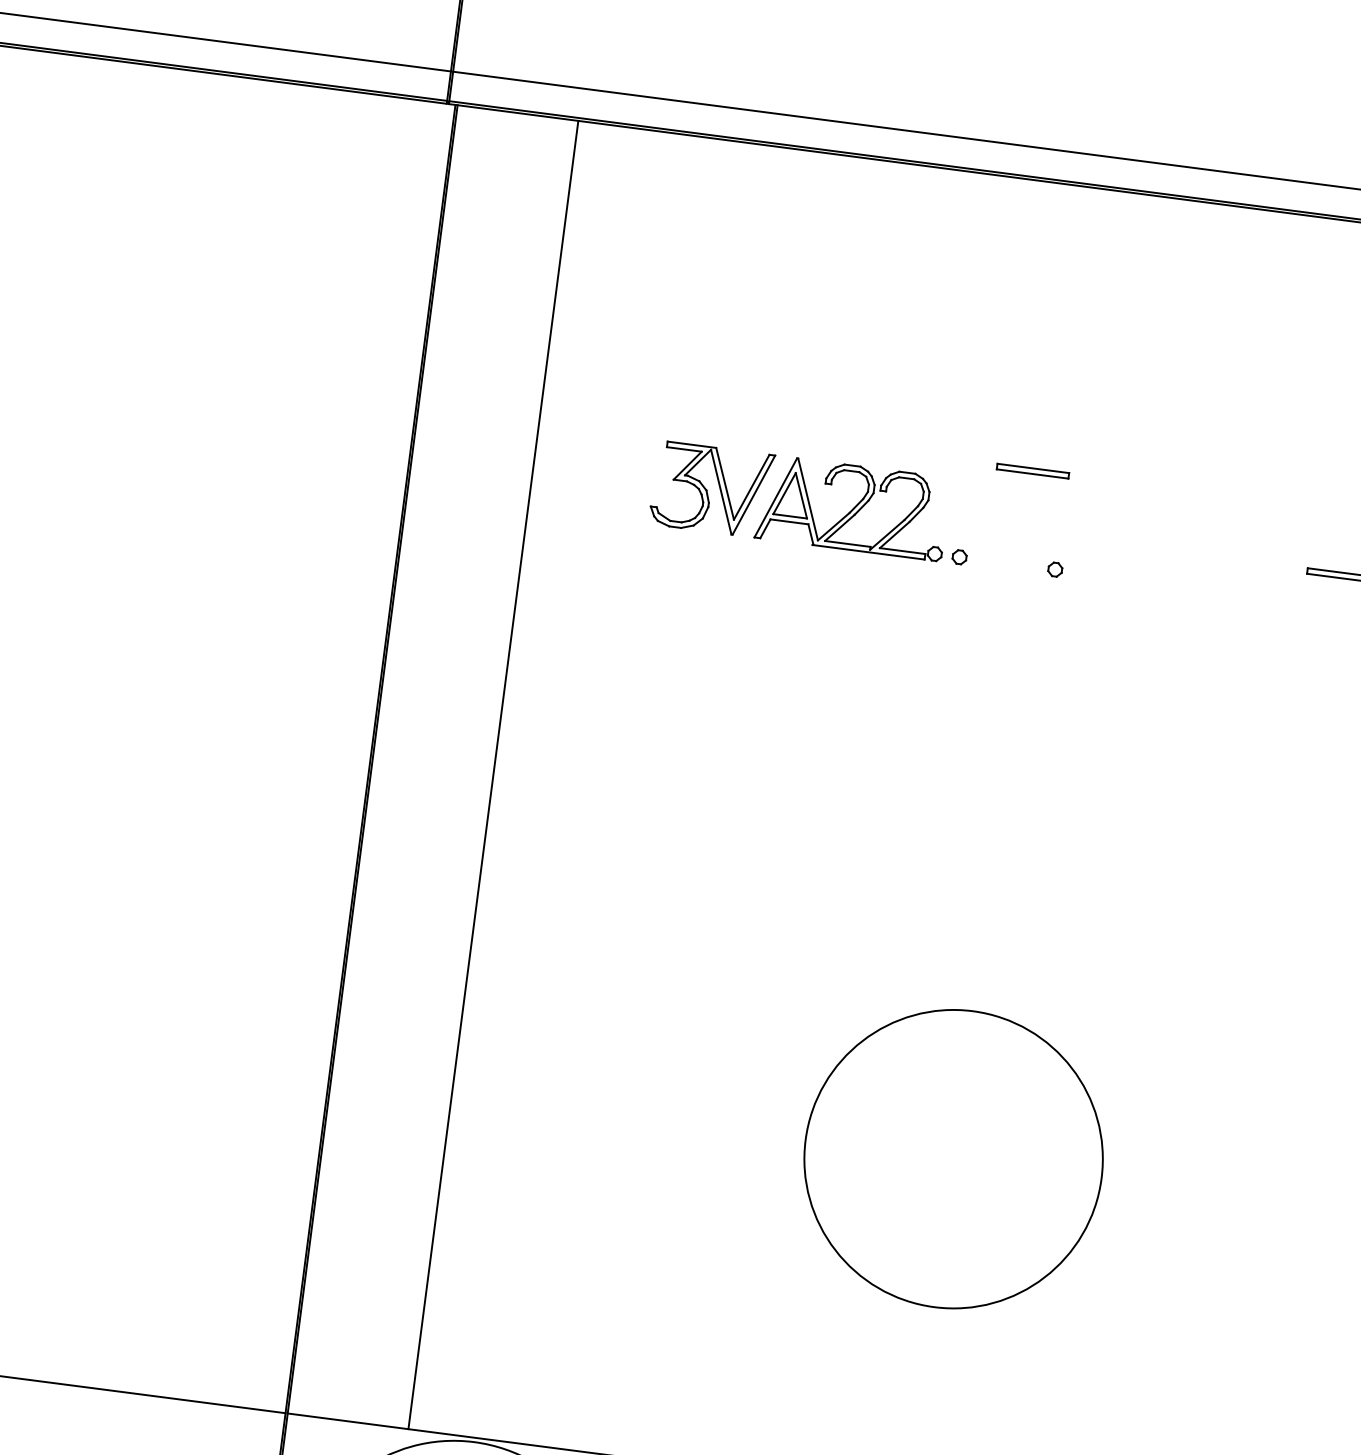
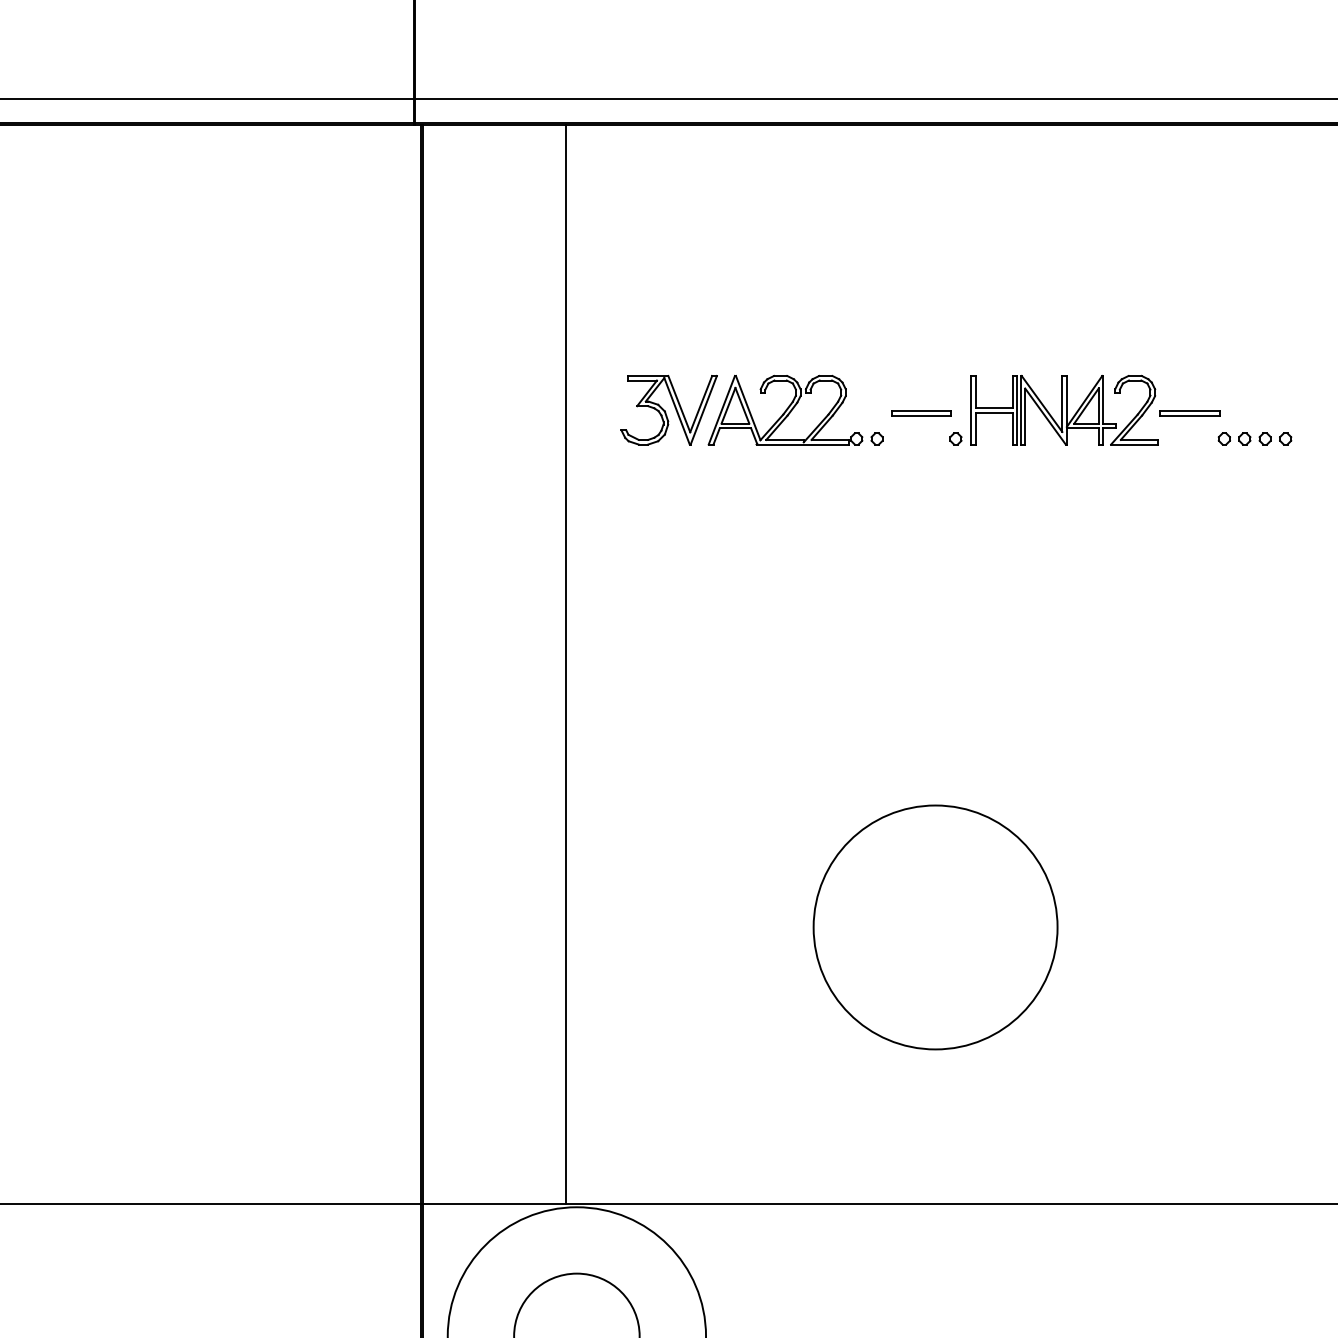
part: (1032, 471) -> (921, 413), moved
part: (1191, 551) -> (1064, 409), added
line: (493, 775) -> (566, 664), moved

